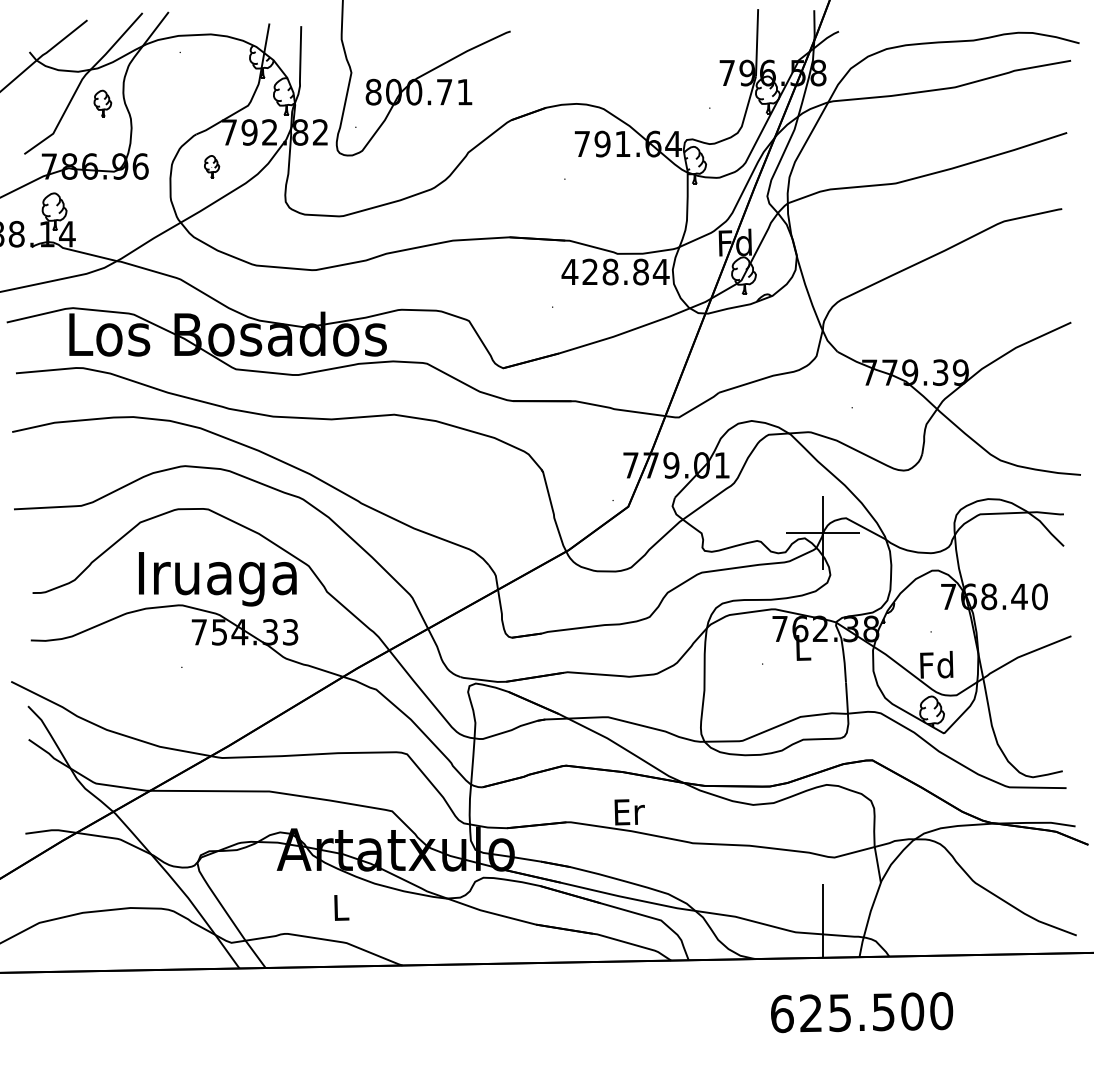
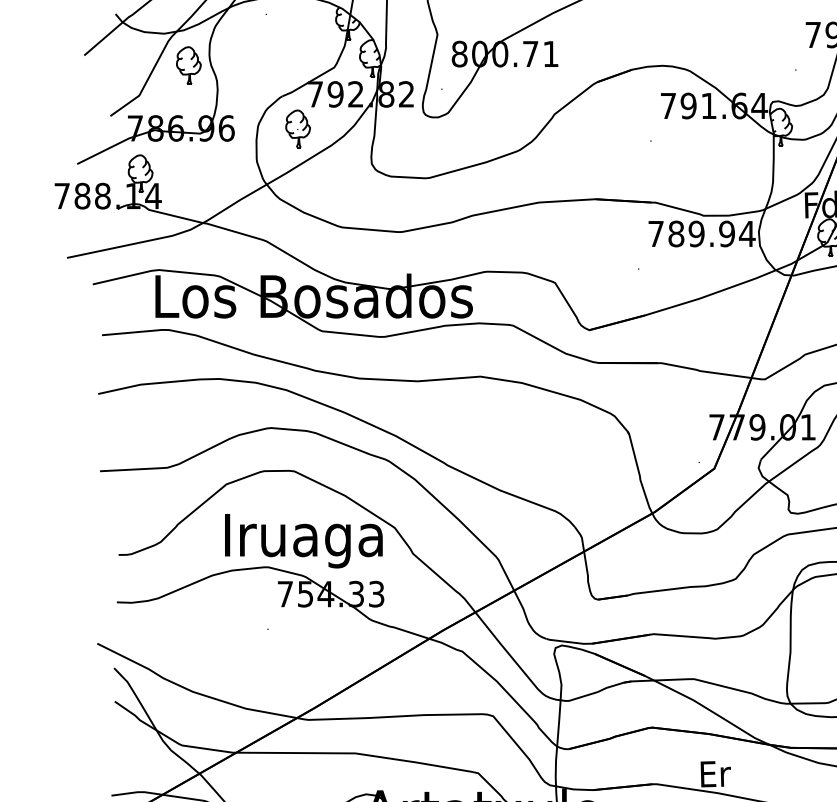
part: (102, 103) -> (188, 65), size x1.43
part: (211, 166) -> (297, 128), size x1.67
text: (604, 271) -> (690, 233), 428.84 -> 789.94

